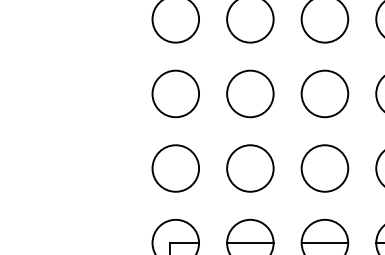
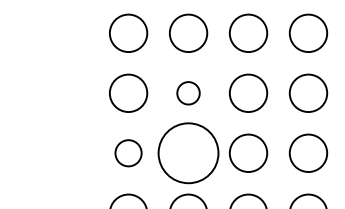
circle: (250, 94) -> (188, 93), size x0.6
circle: (175, 168) -> (128, 153), size x0.7
circle: (250, 168) -> (188, 153), size x1.6

